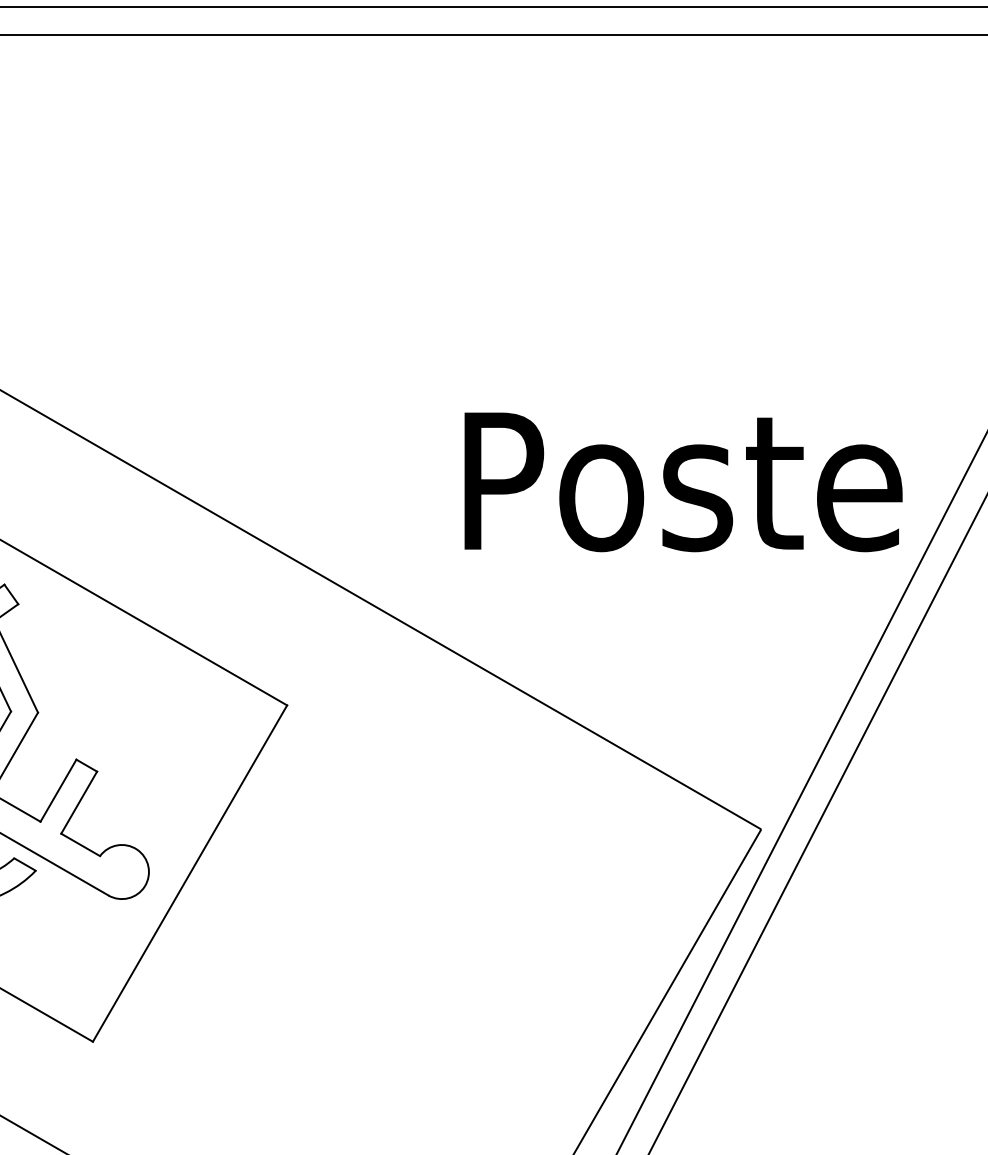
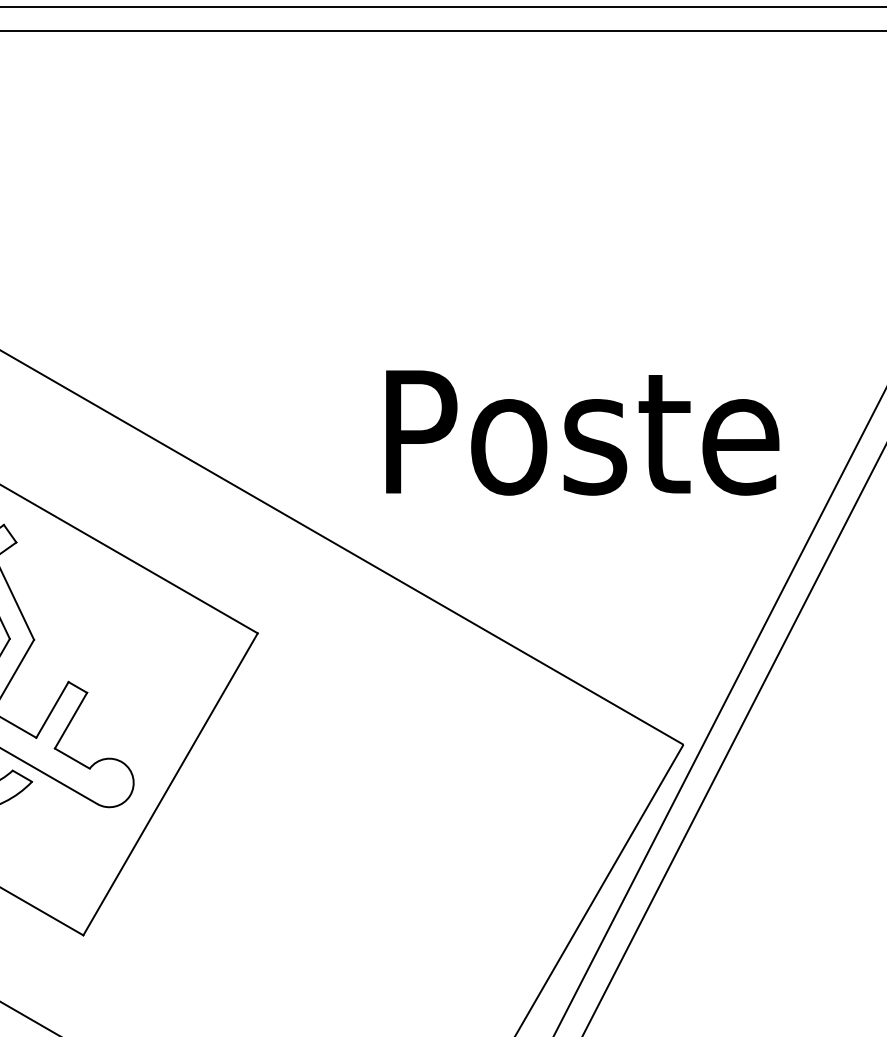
text: (683, 481) -> (582, 432), moved

